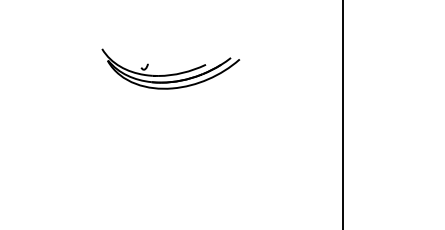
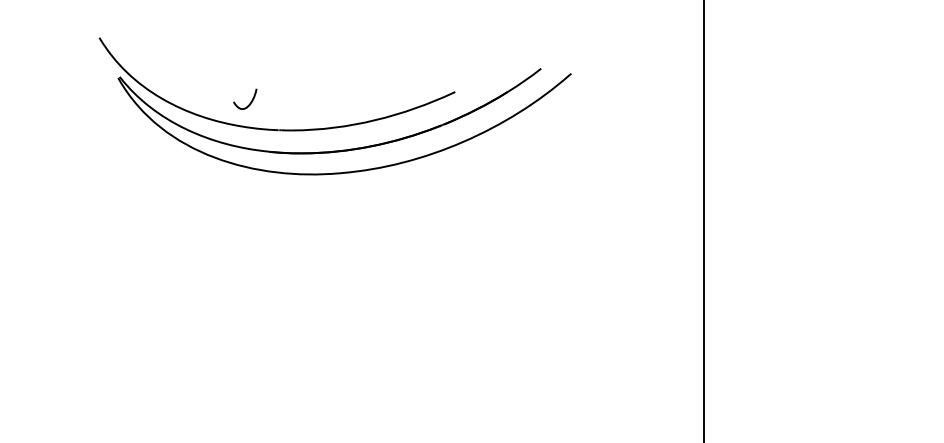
part: (170, 68) -> (334, 105), size x1.6

